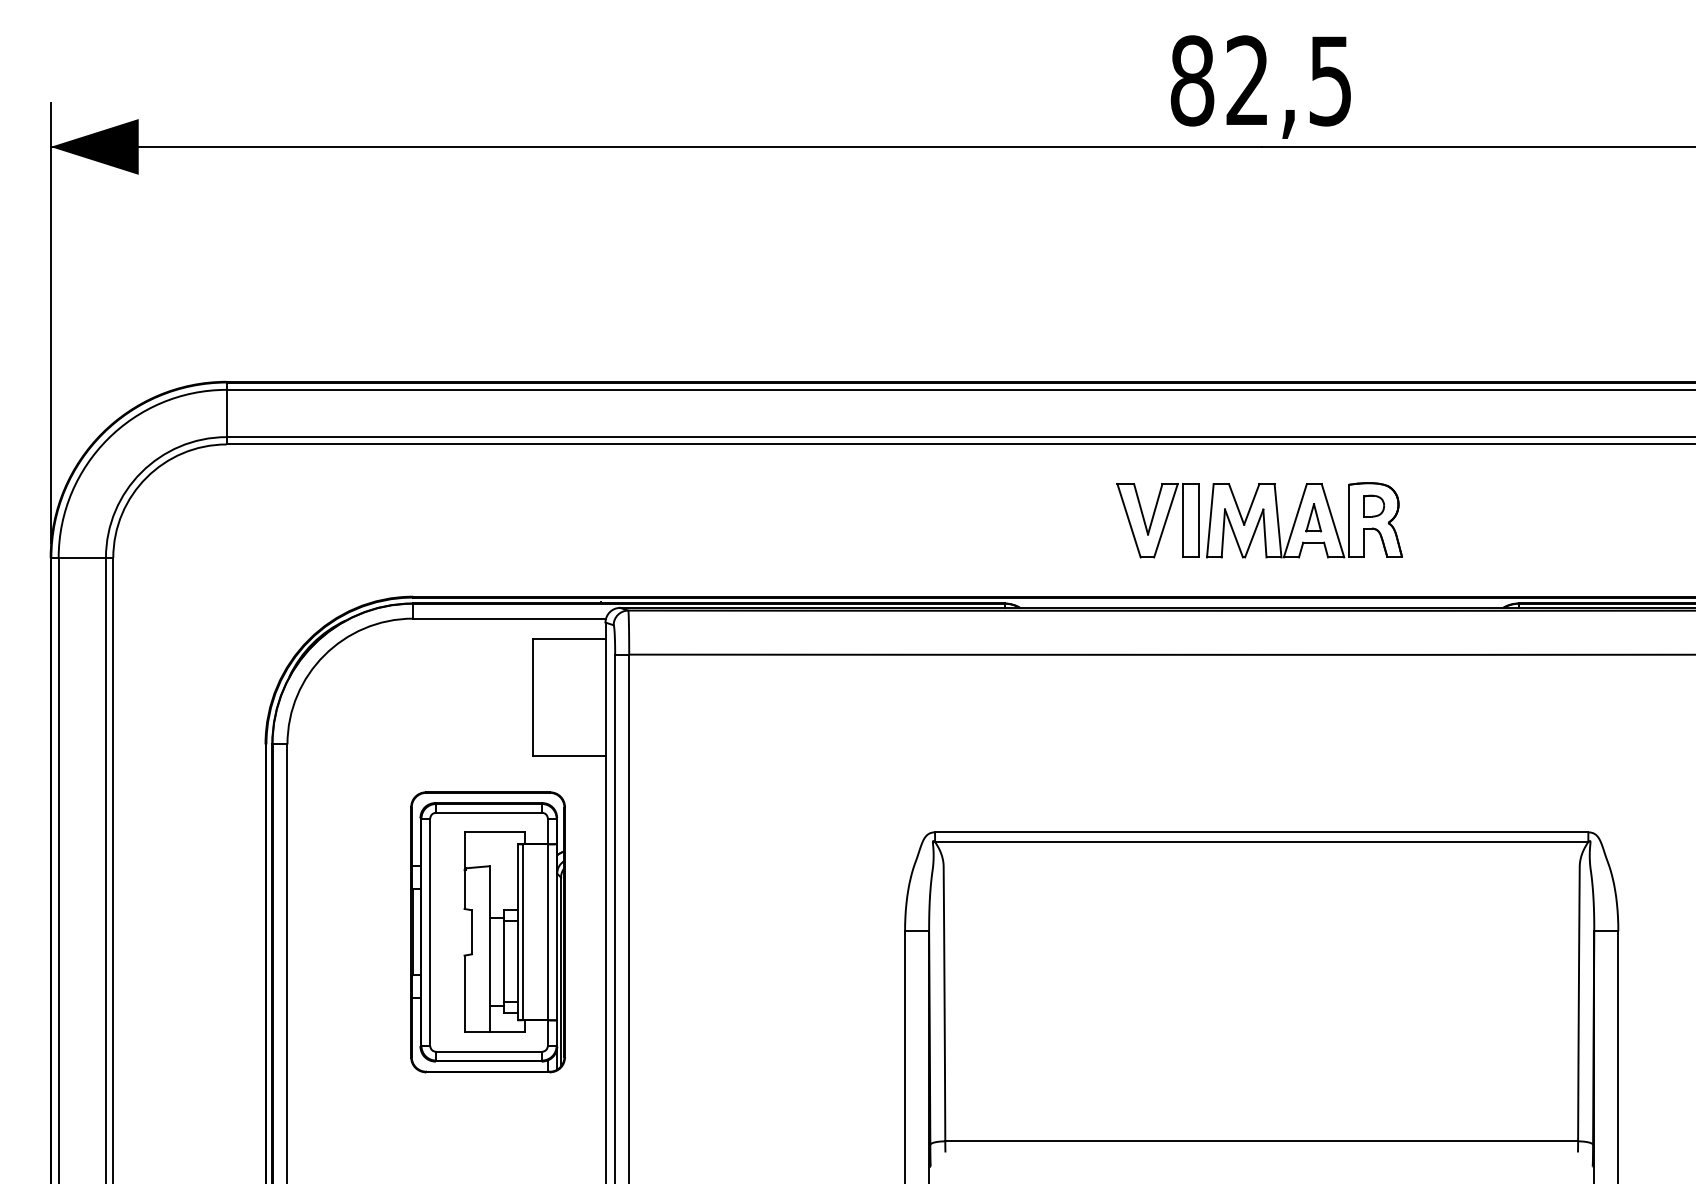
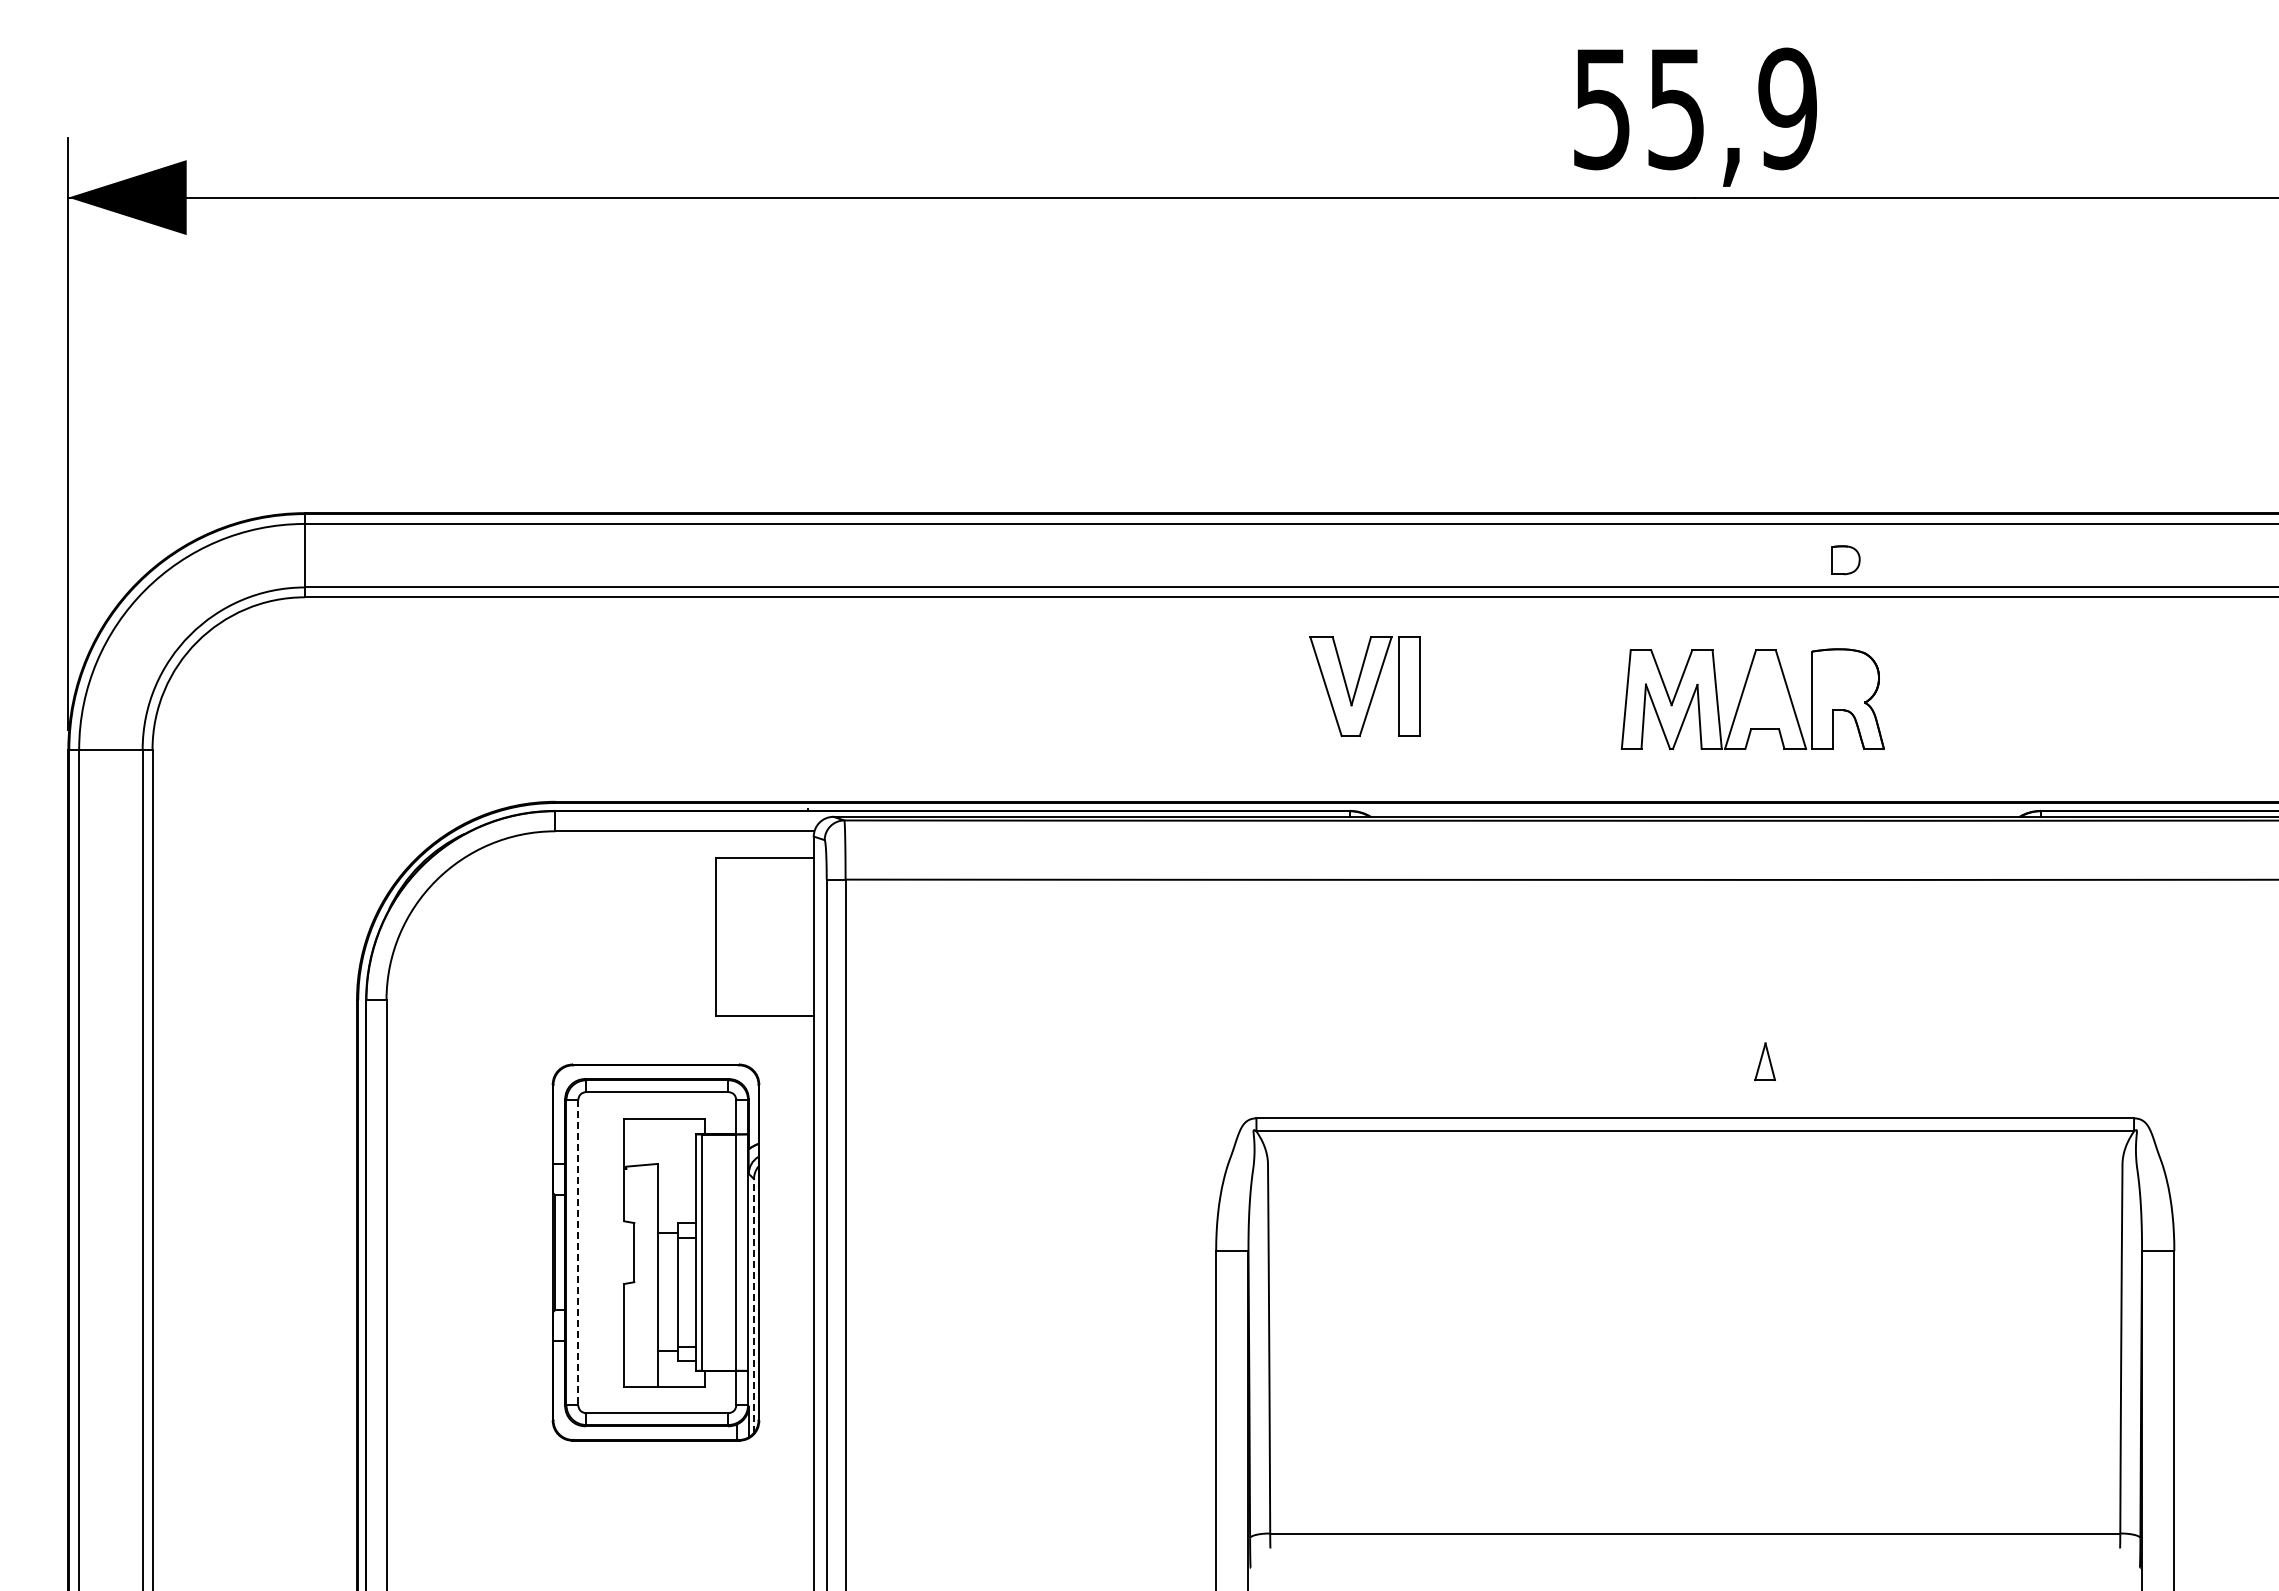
text: (1261, 80) -> (1694, 108), 82,5 -> 55,9
part: (1373, 506) -> (1845, 560), moved
part: (1313, 517) -> (1764, 1061), moved
part: (1157, 520) -> (1364, 686), moved
line: (430, 932) -> (578, 1252), solid -> dashed
line: (561, 971) -> (754, 1305), solid -> dashed

